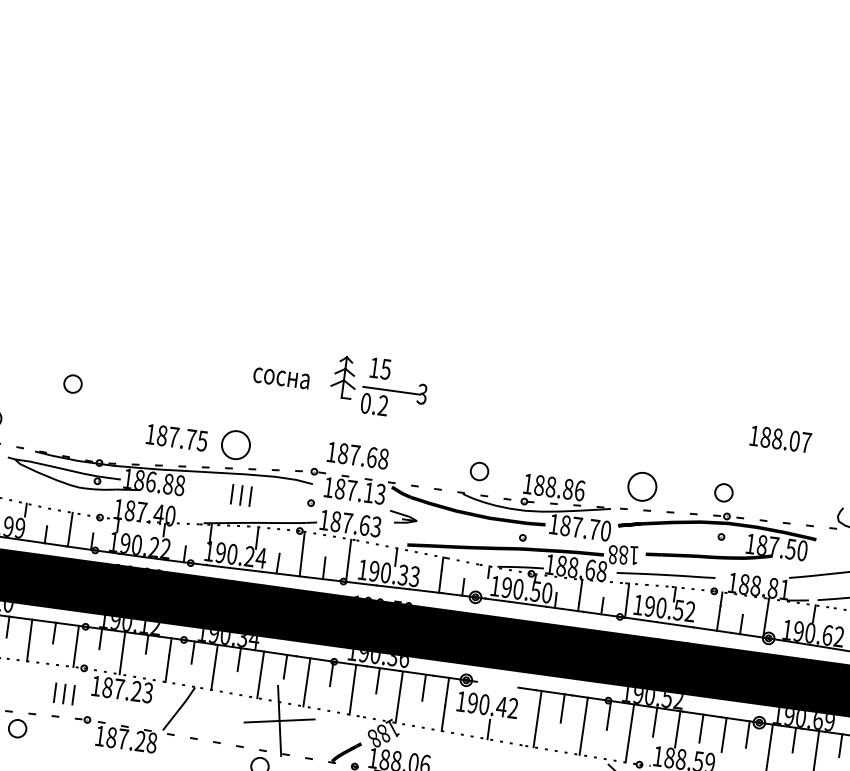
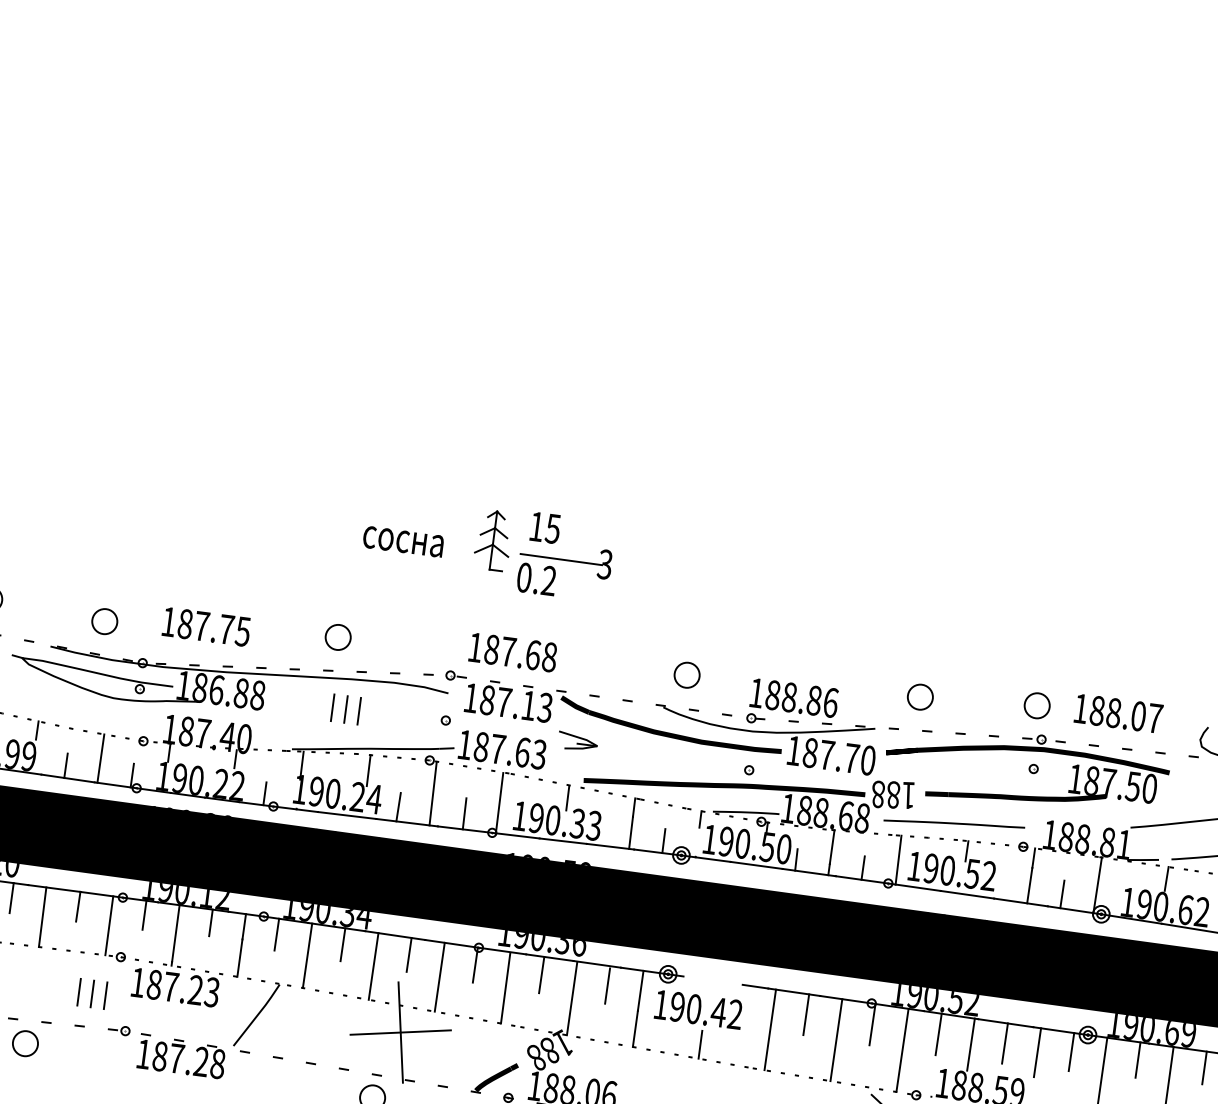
circle: (72, 383) -> (104, 620), moved
text: (176, 437) -> (205, 626), moved
text: (780, 439) -> (1118, 713), moved
circle: (235, 444) -> (337, 636), size x0.62
circle: (642, 486) -> (920, 696), size x0.62

